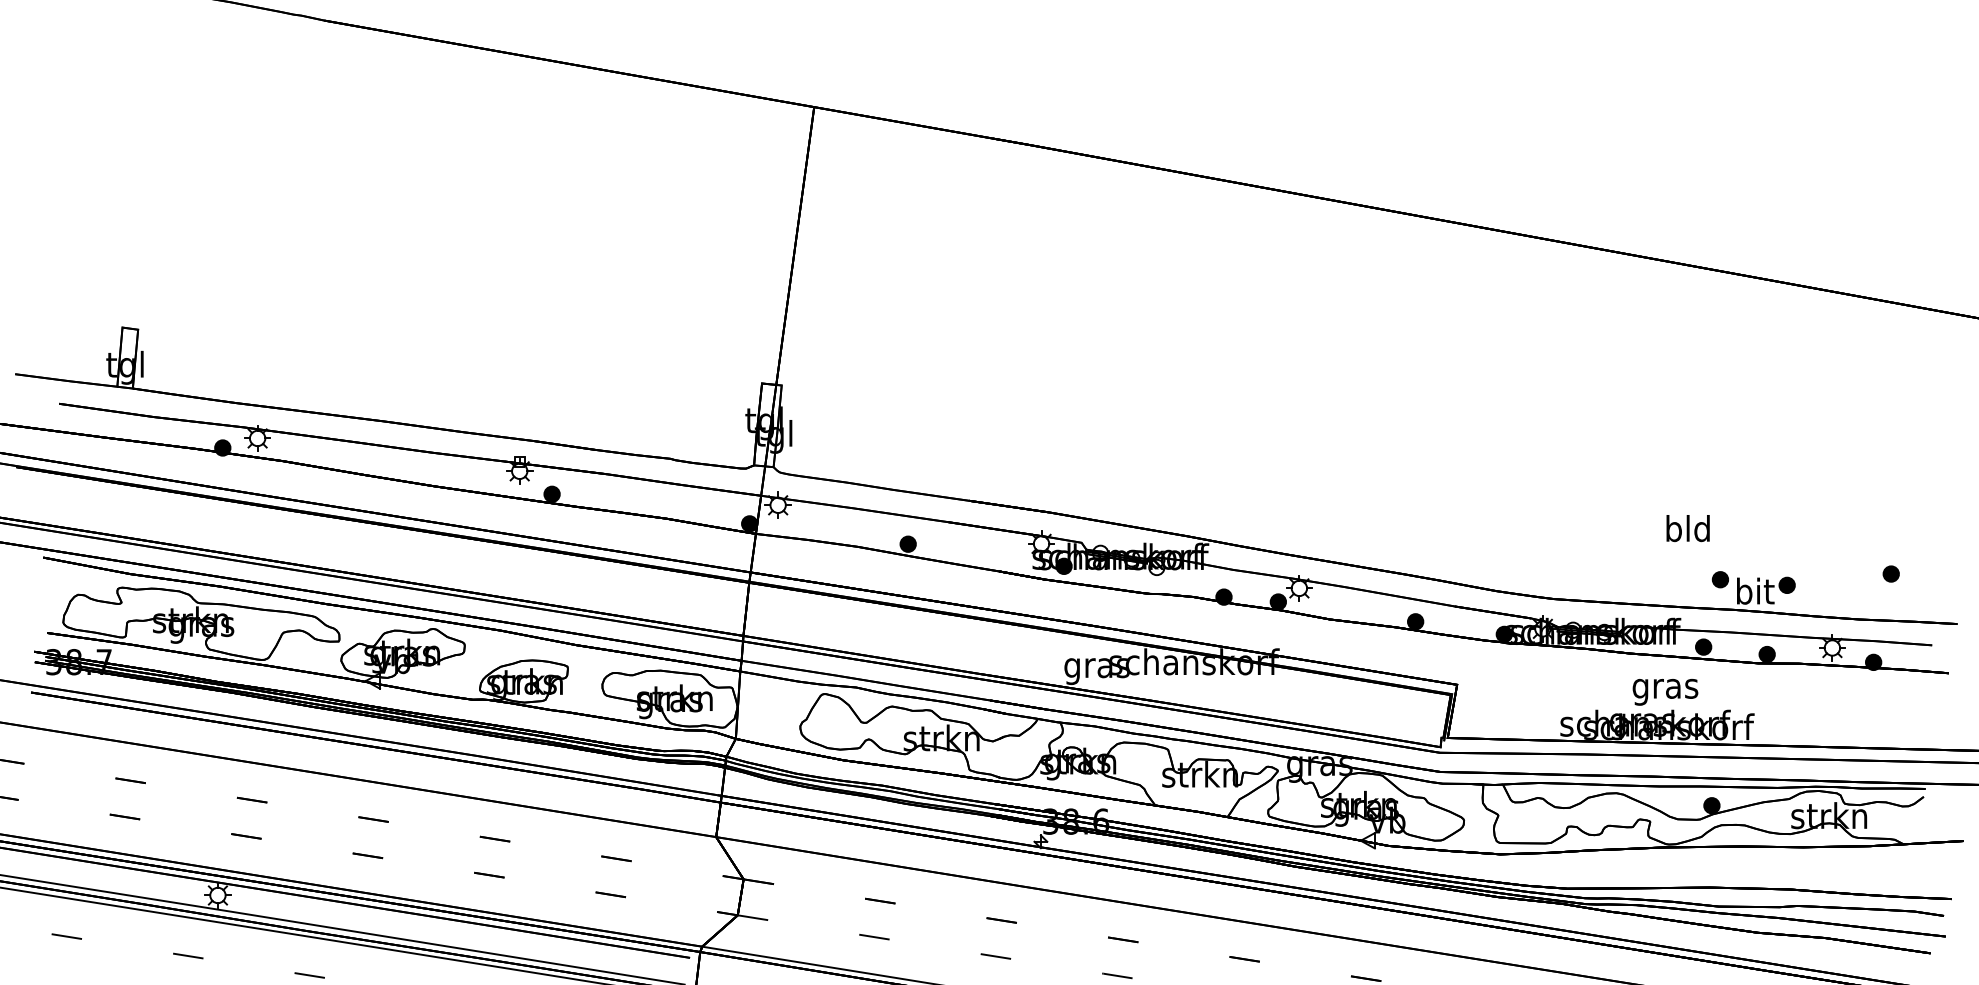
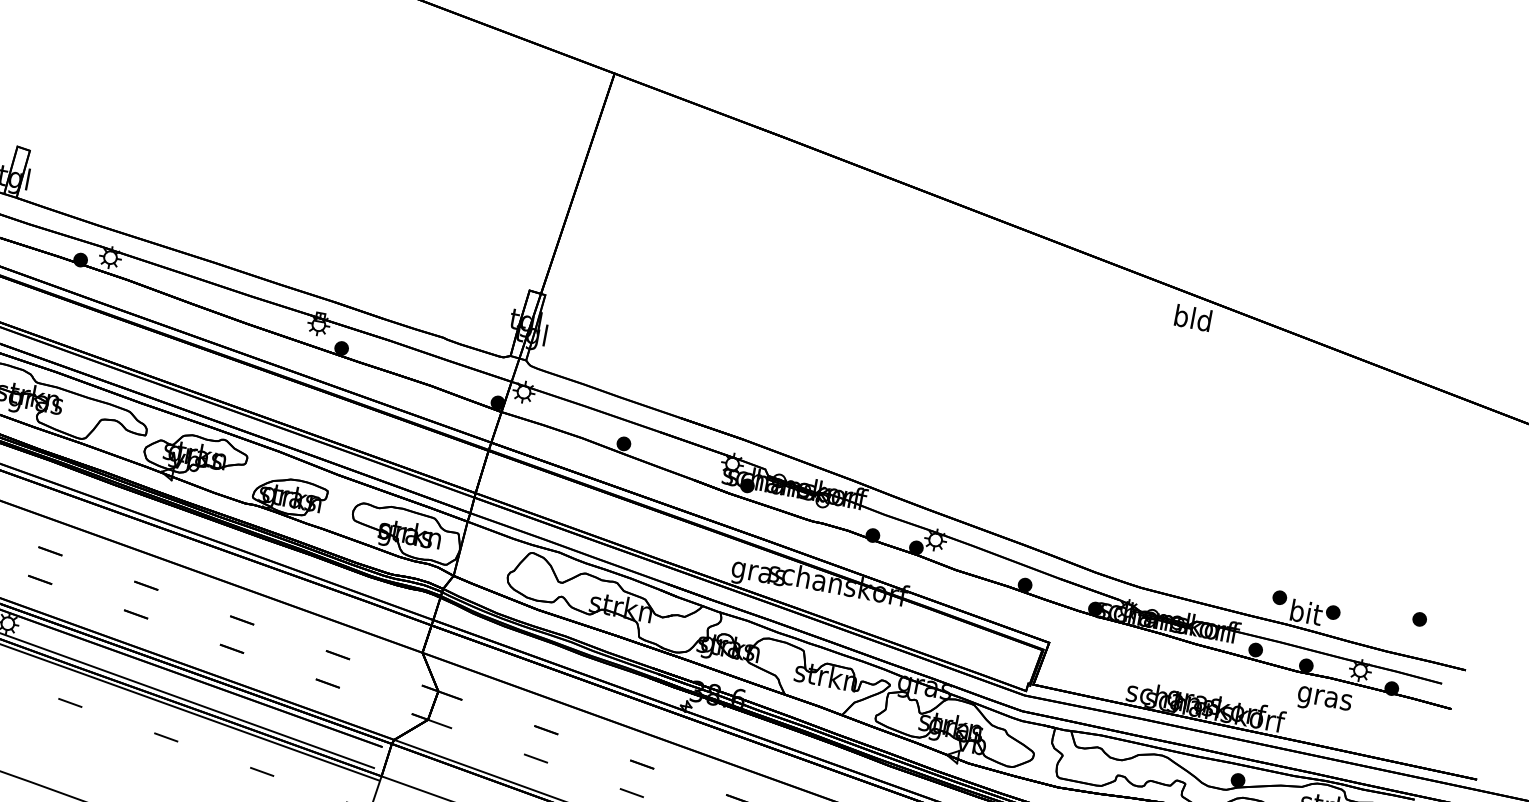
text: (1687, 528) -> (1192, 318), moved
text: (1665, 692) -> (1324, 701), moved

